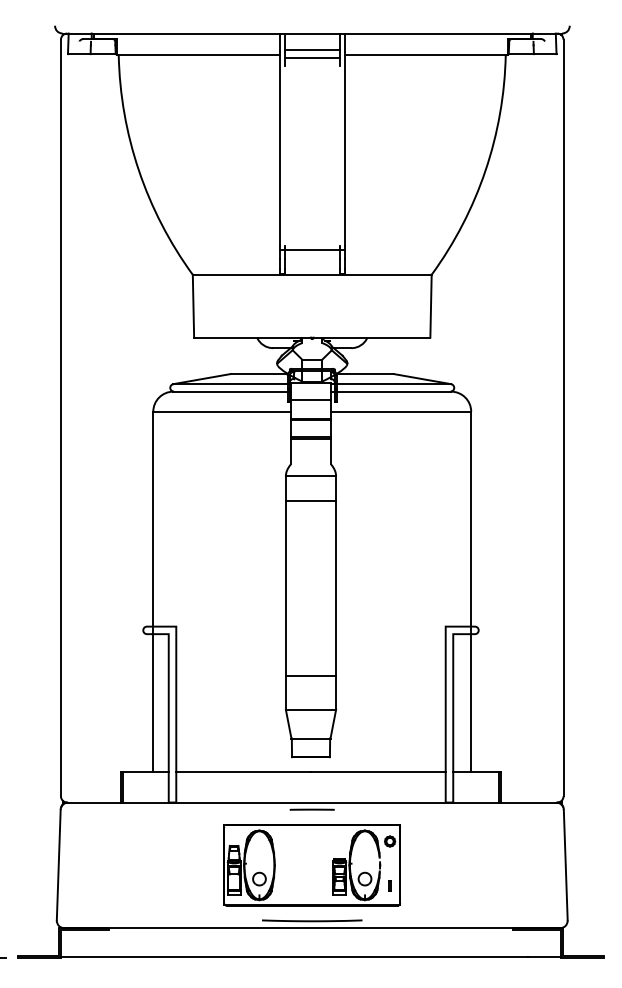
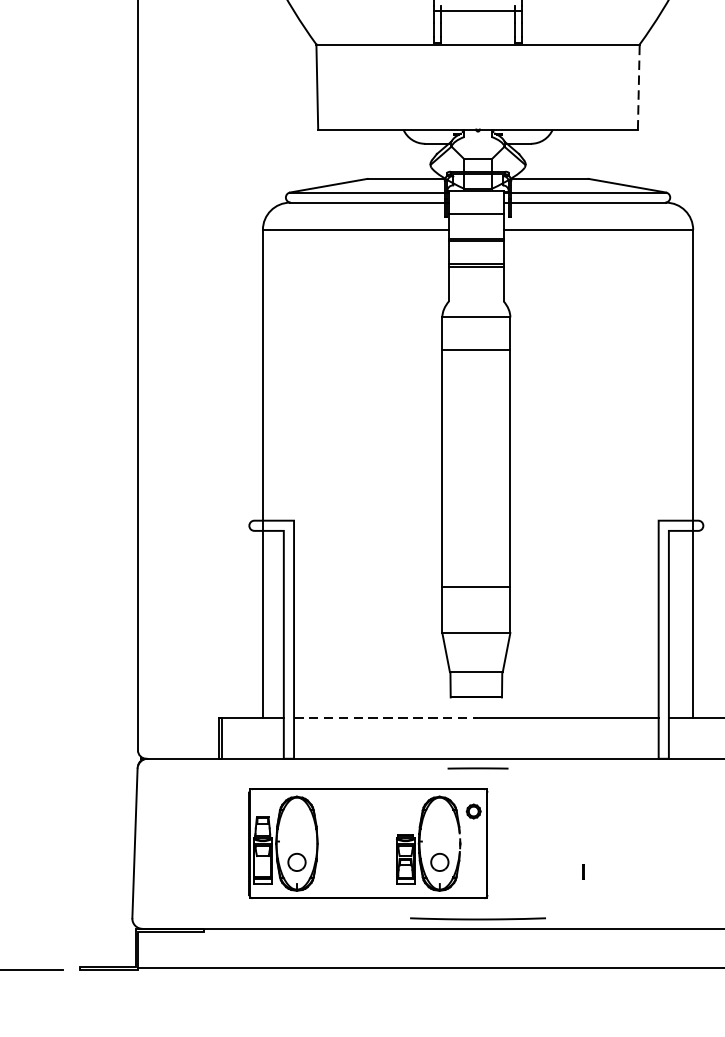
line: (431, 305) -> (639, 86), solid -> dashed
line: (244, 772) -> (386, 718), solid -> dashed
part: (311, 865) -> (367, 843), moved

